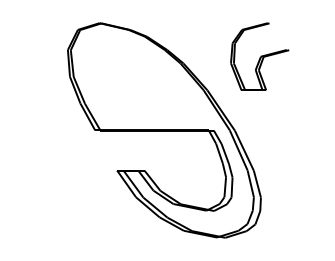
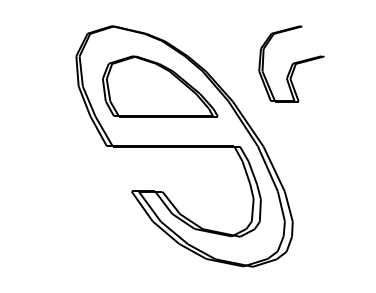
part: (142, 76) -> (160, 86), added

